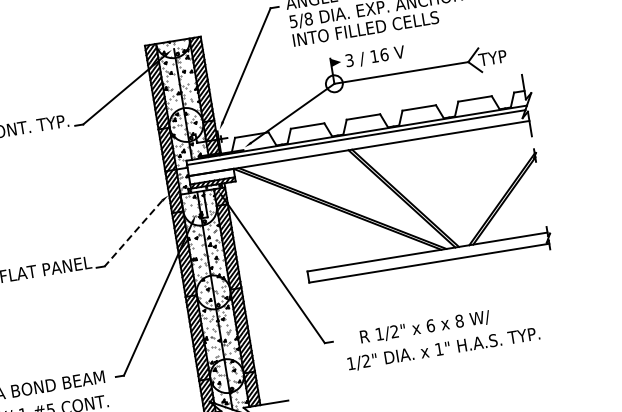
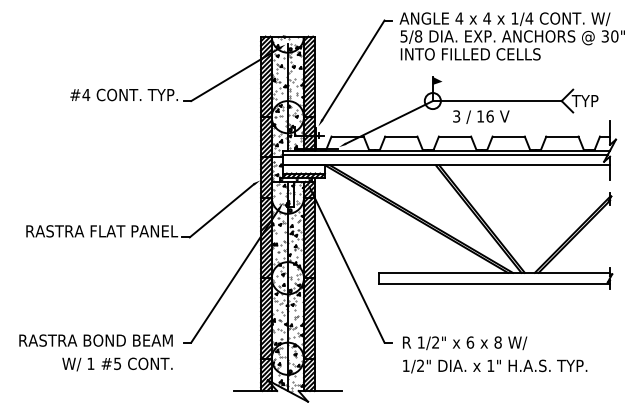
text: (375, 56) -> (481, 116), moved
line: (133, 233) -> (221, 210), dashed -> solid
text: (425, 327) -> (465, 343), moved

